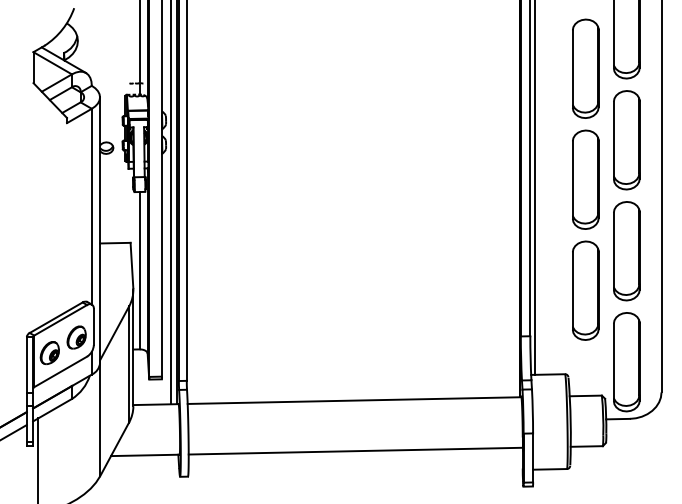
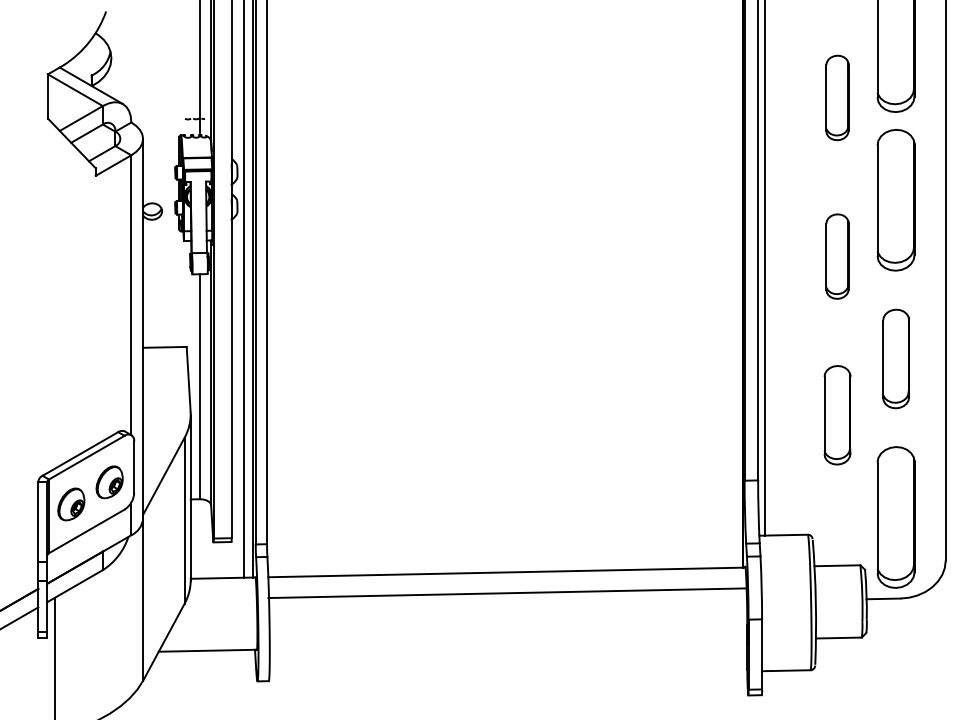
part: (585, 68) -> (837, 97), size x0.6
part: (585, 179) -> (837, 256), size x0.6
part: (626, 251) -> (895, 359), size x0.7
part: (585, 290) -> (837, 415), size x0.7
line: (355, 450) -> (506, 592), moved

